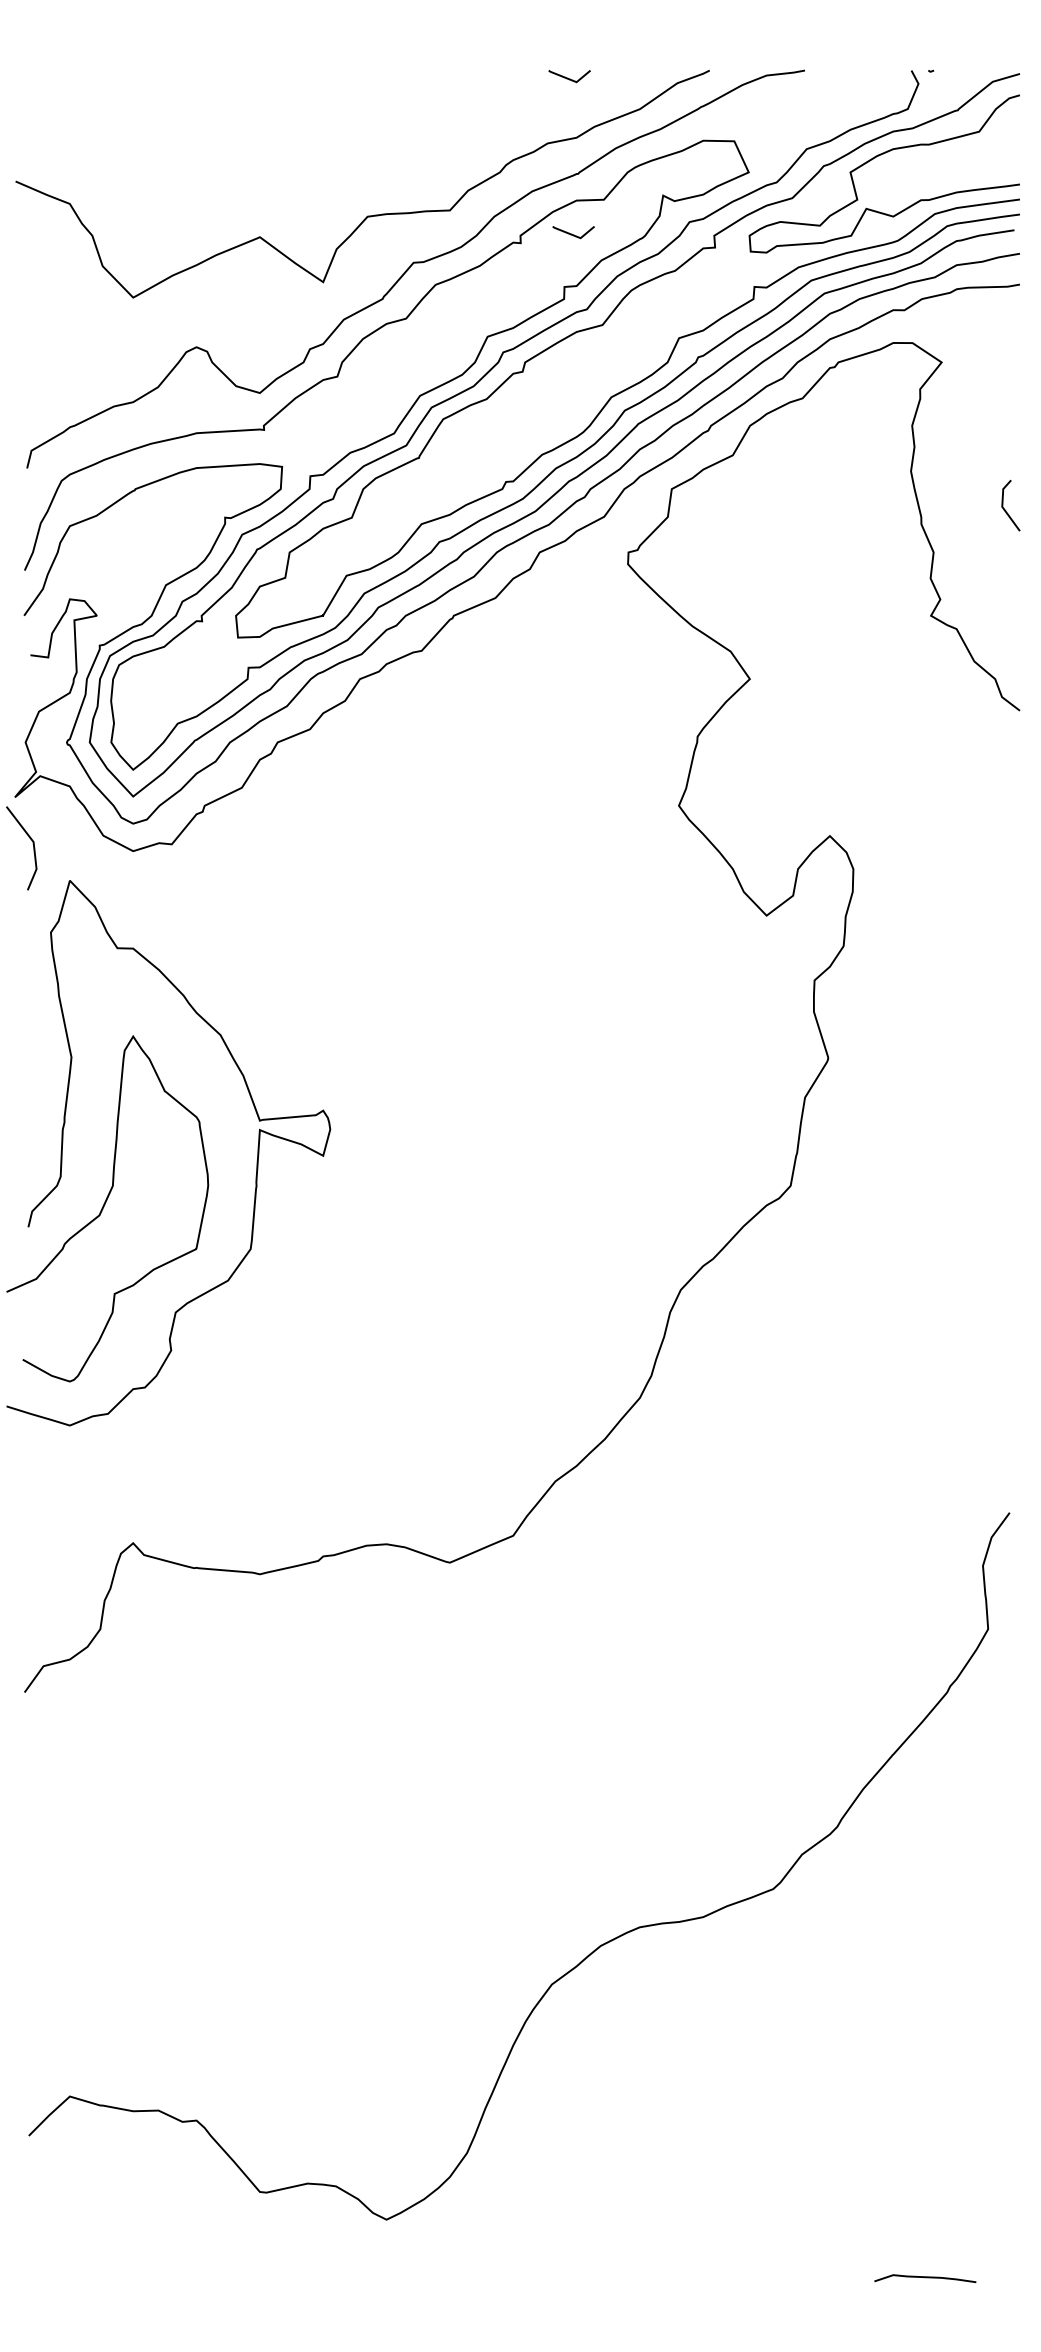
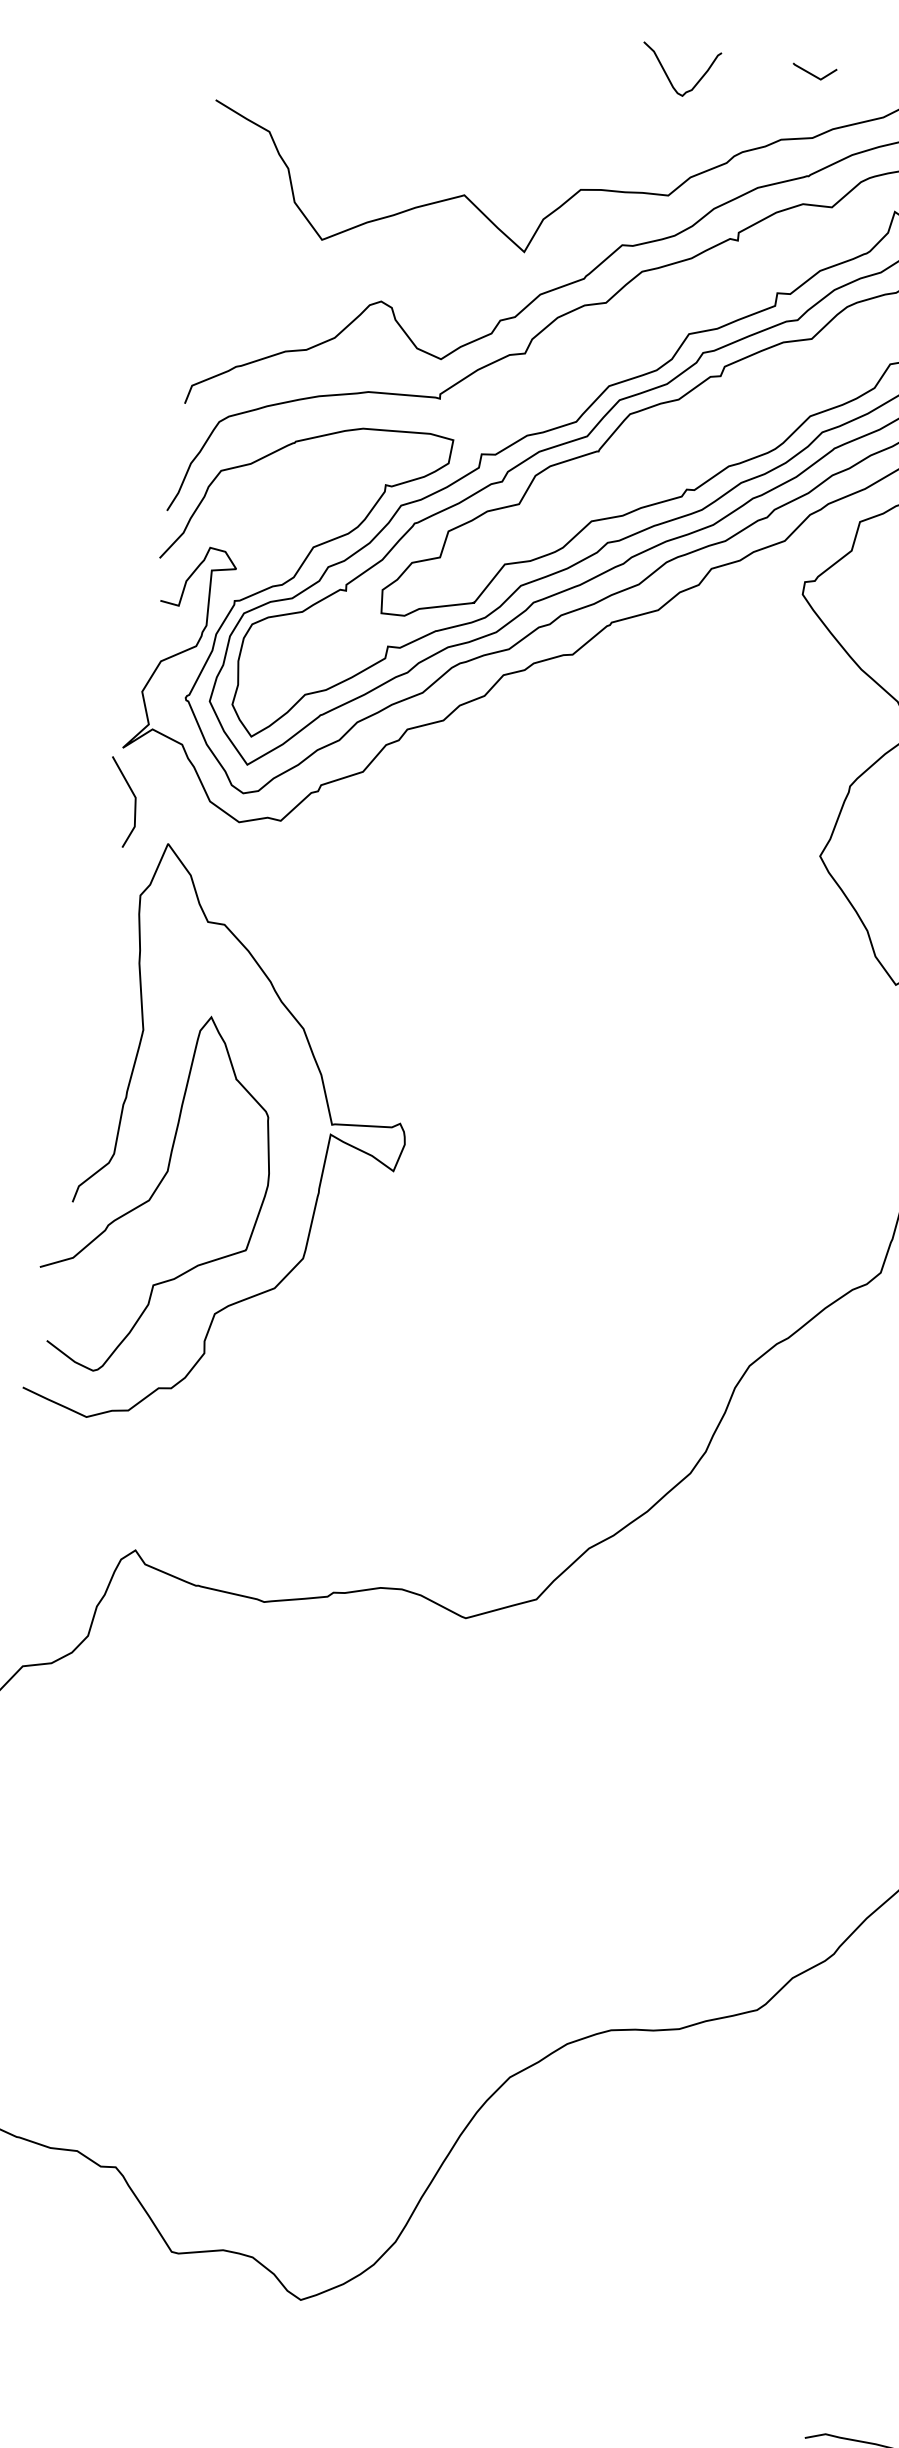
curve: (434, 99) -> (668, 76), added
line: (573, 234) -> (794, 239), removed

